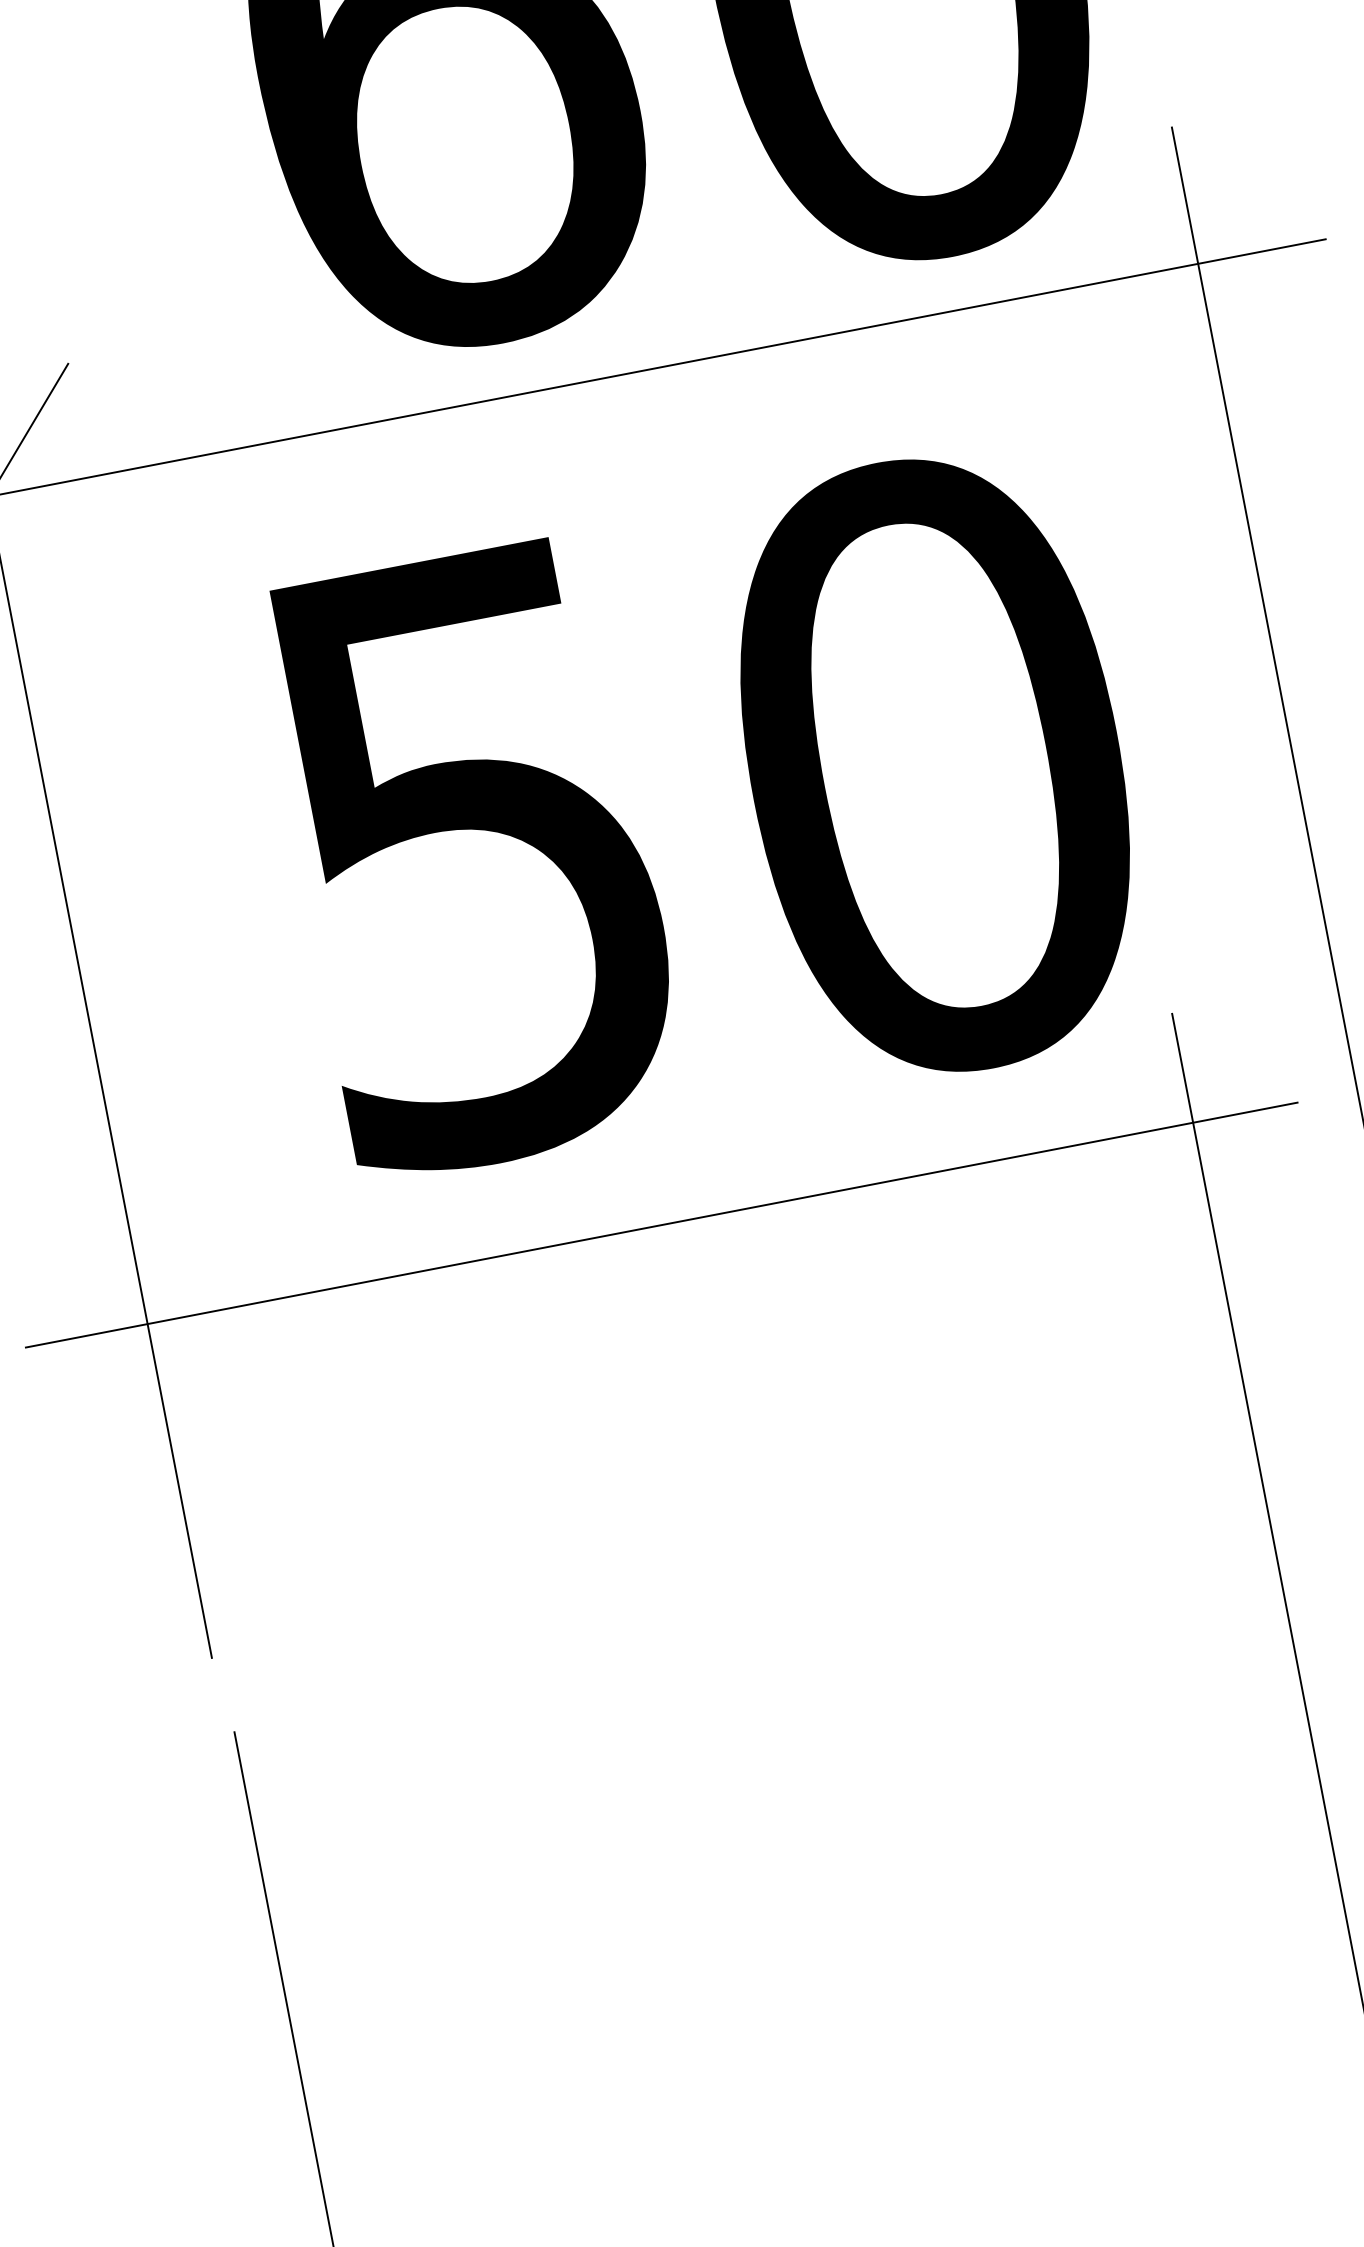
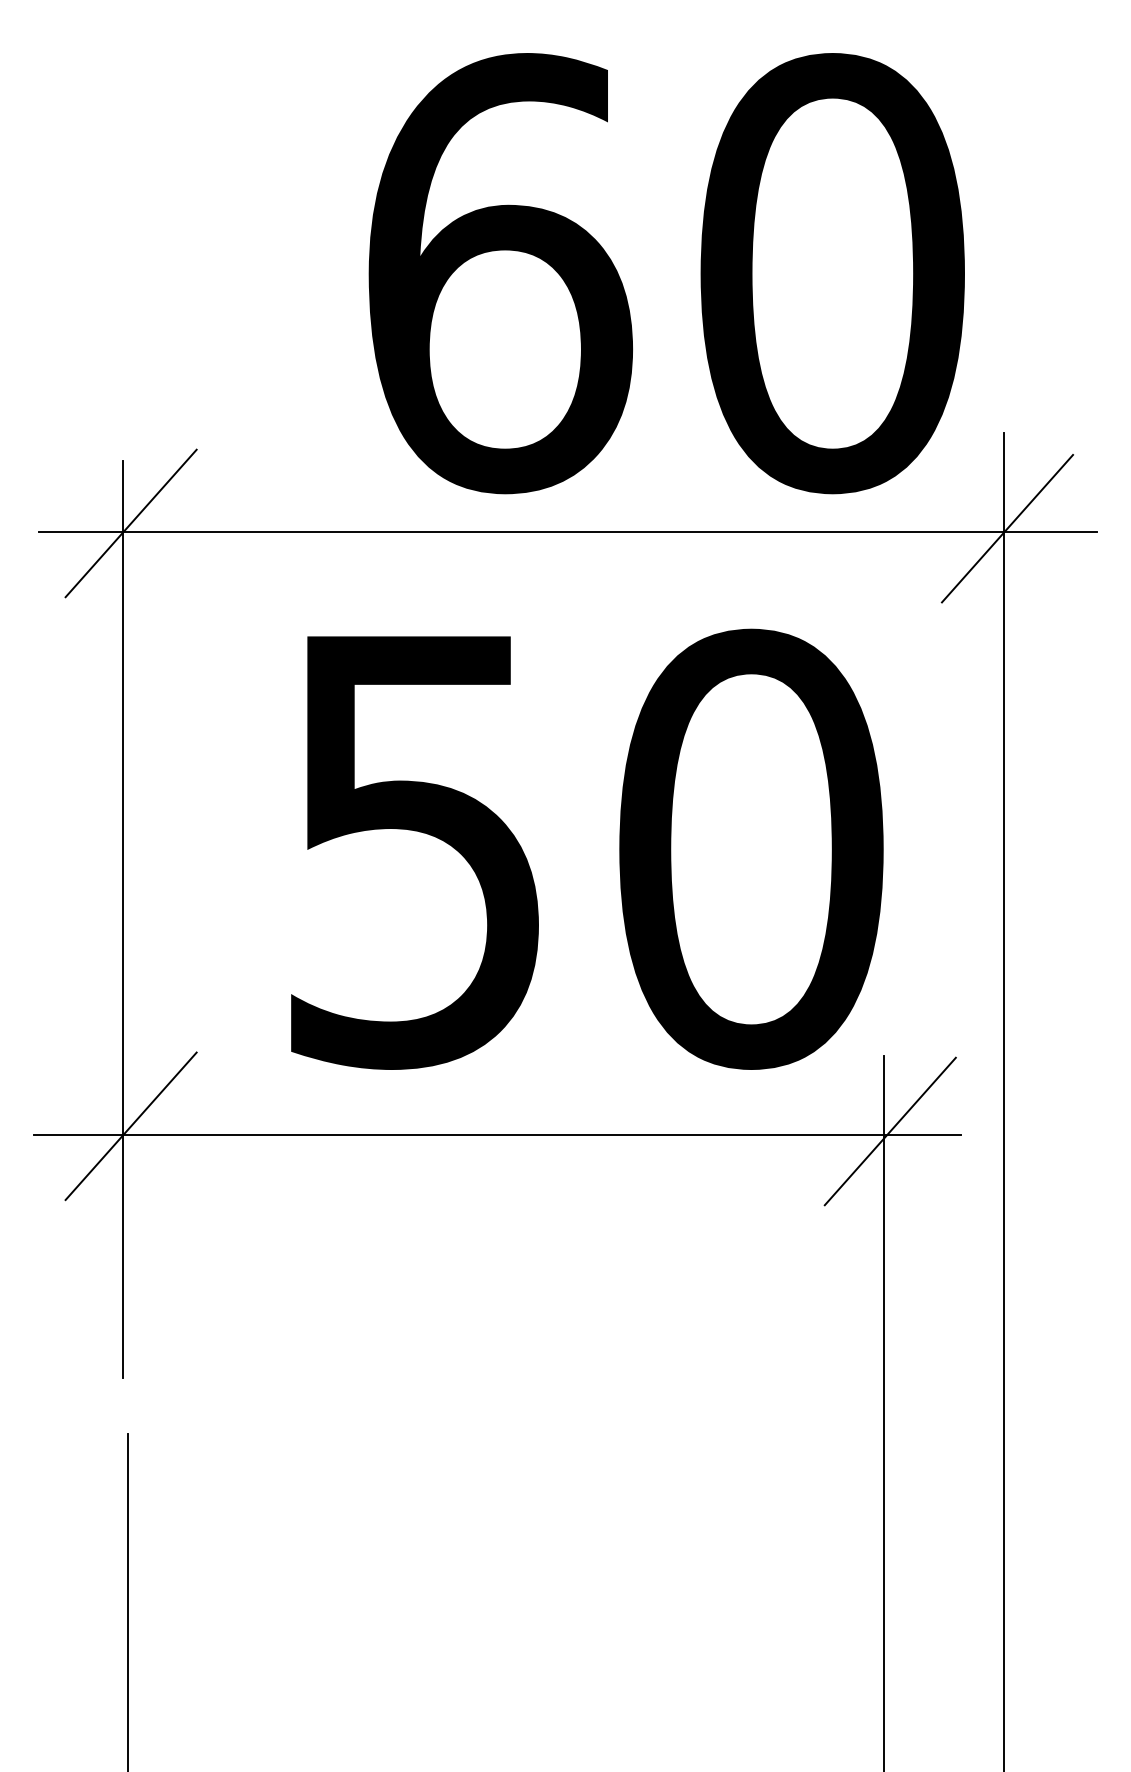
line: (1201, 257) -> (1007, 528), added
line: (1199, 1116) -> (889, 1131), added
line: (156, 1310) -> (130, 1126), added

